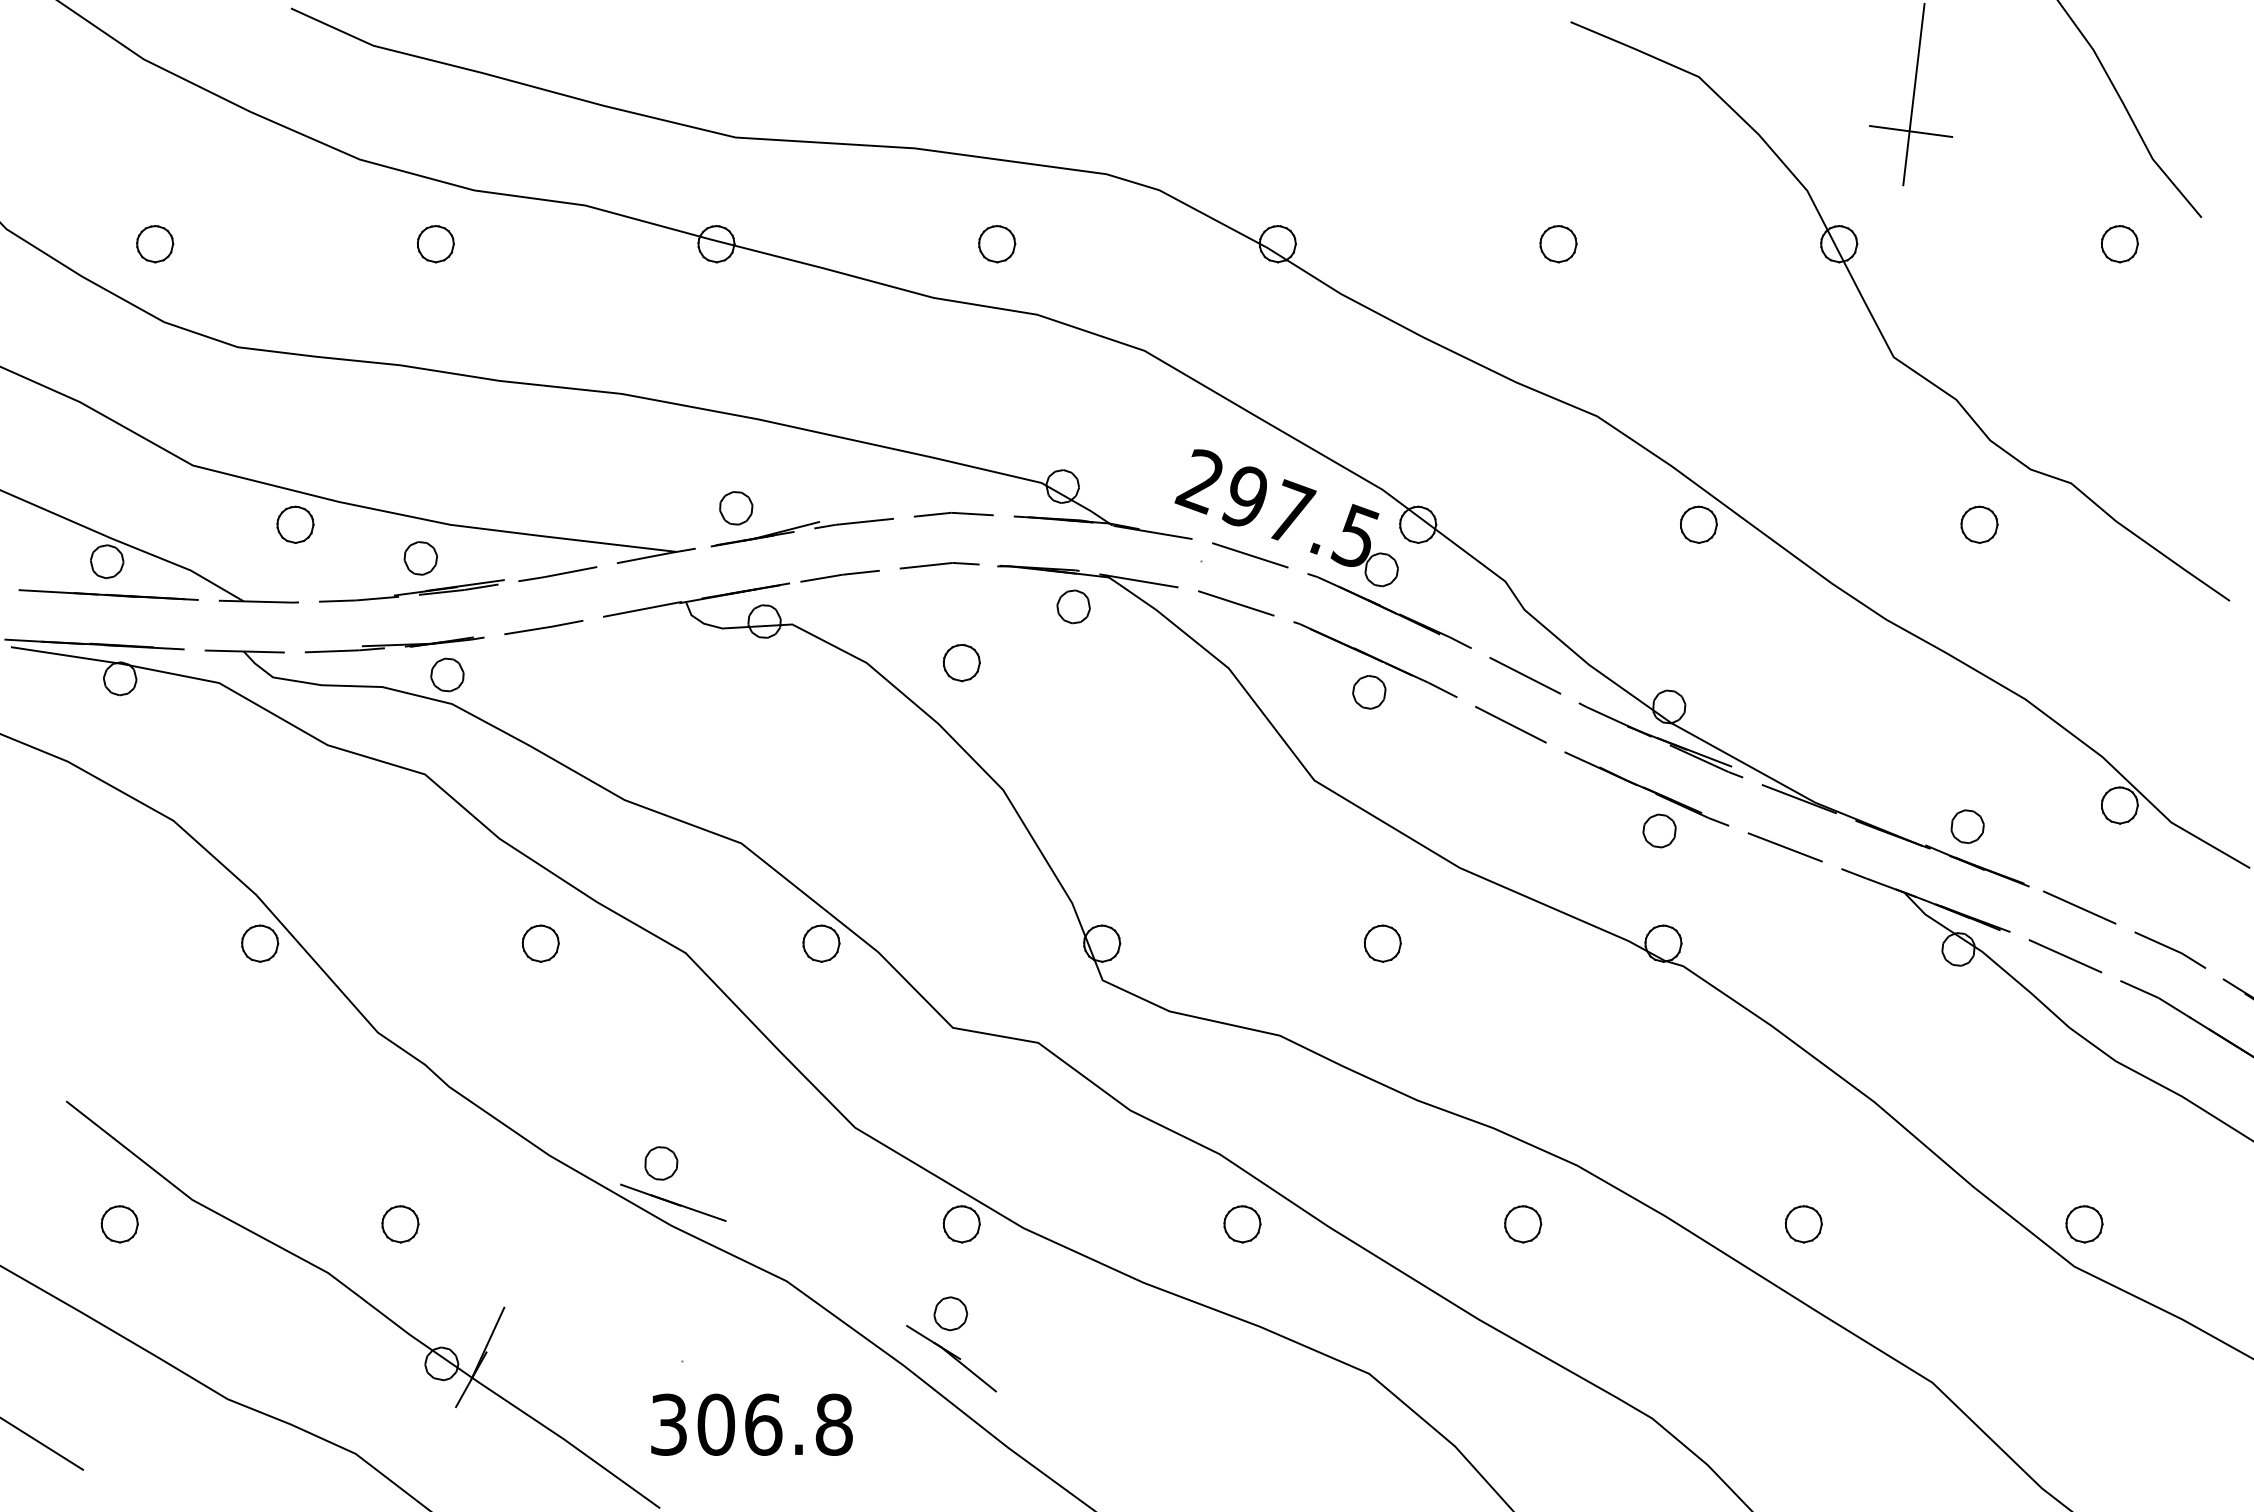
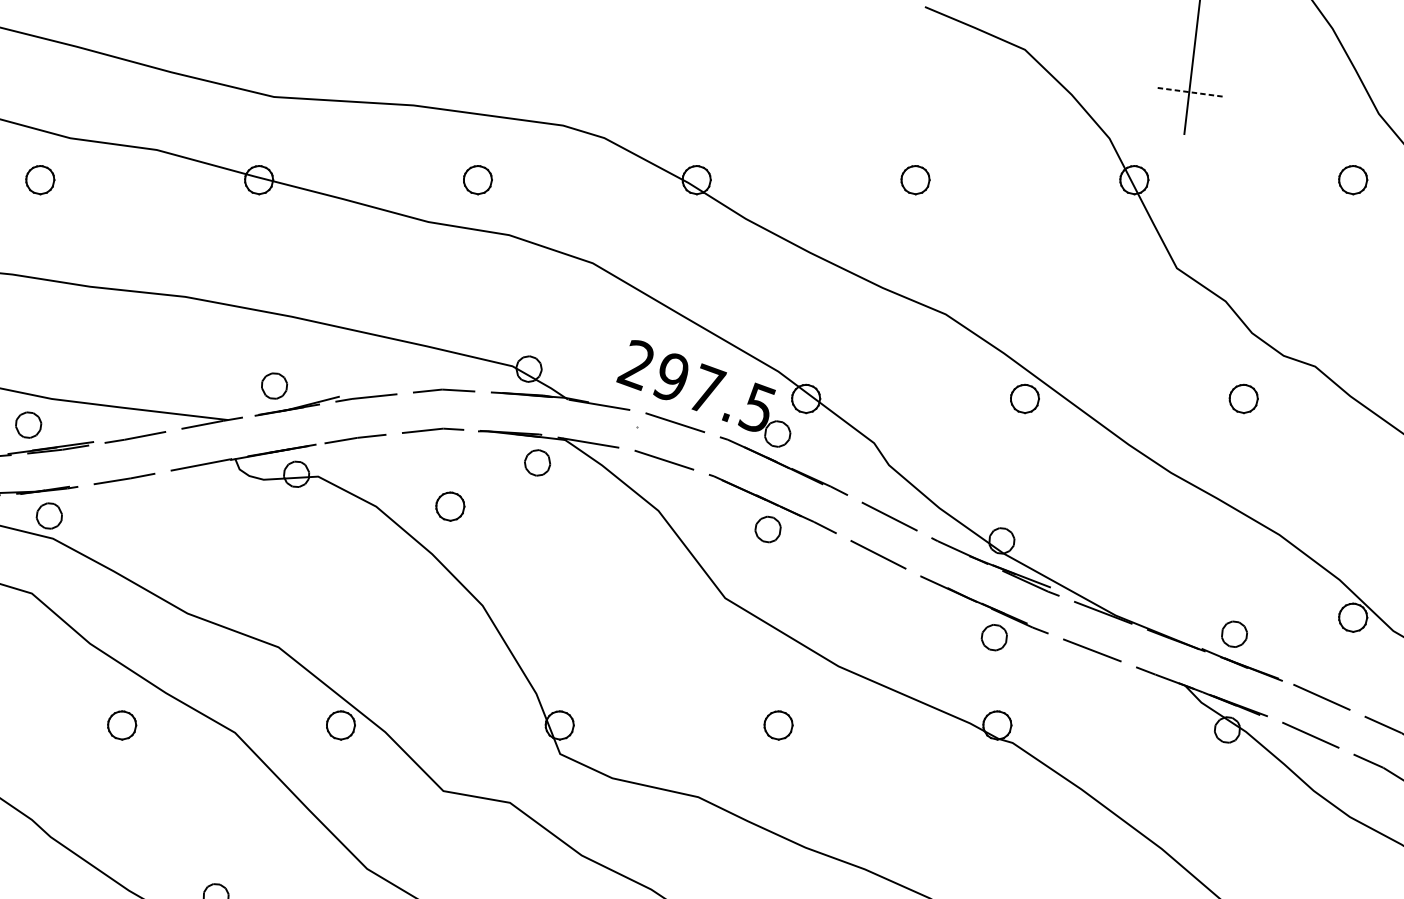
line: (1911, 131) -> (1190, 92), solid -> dashed

